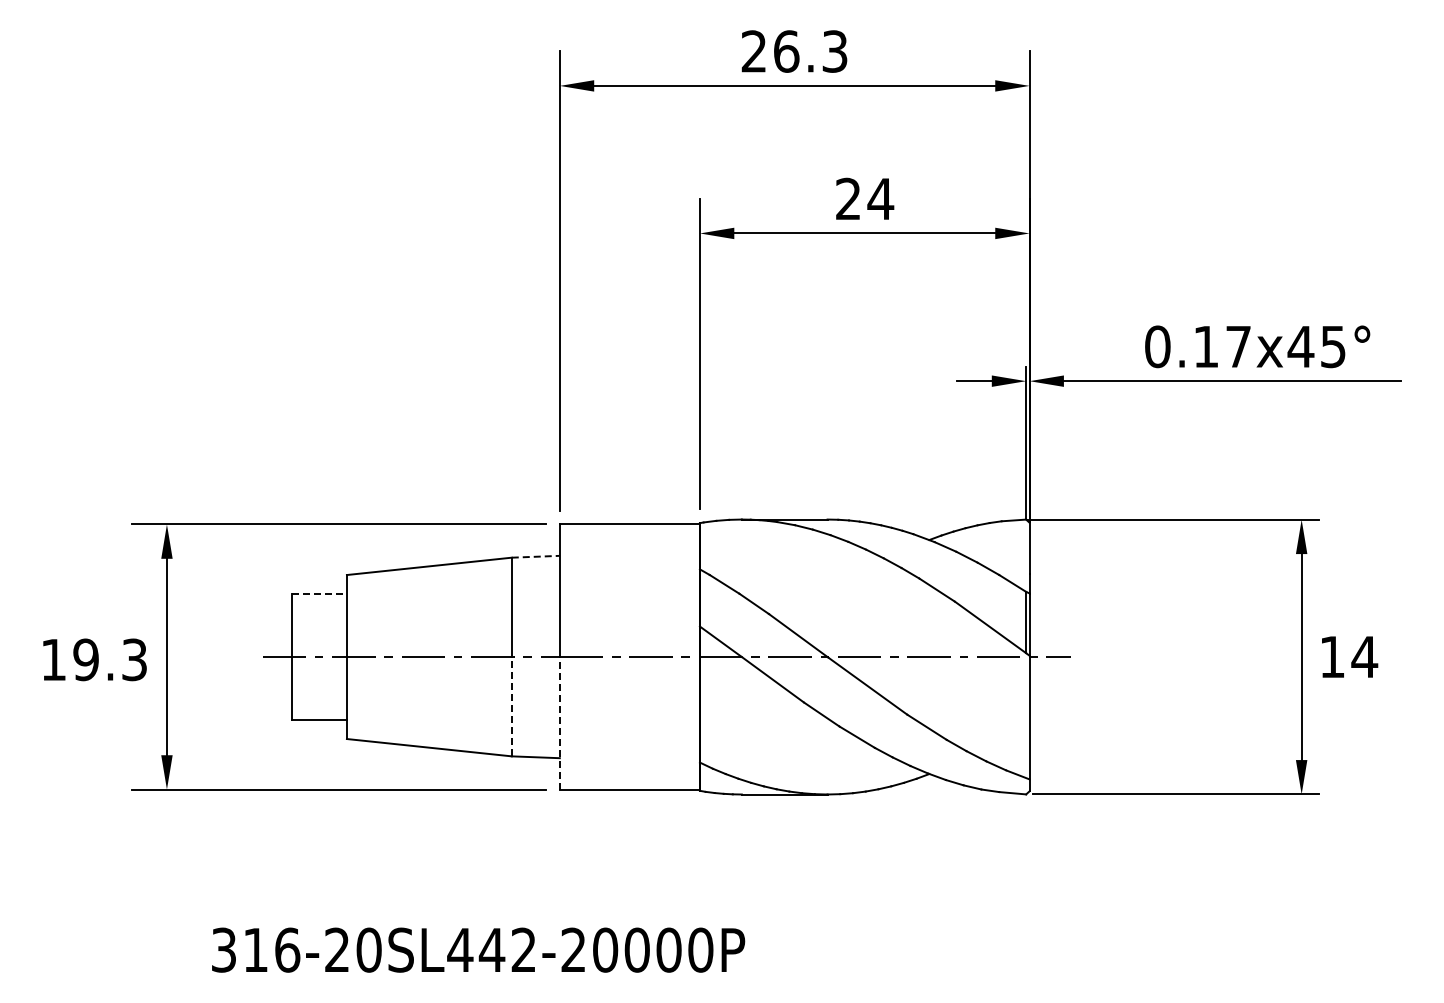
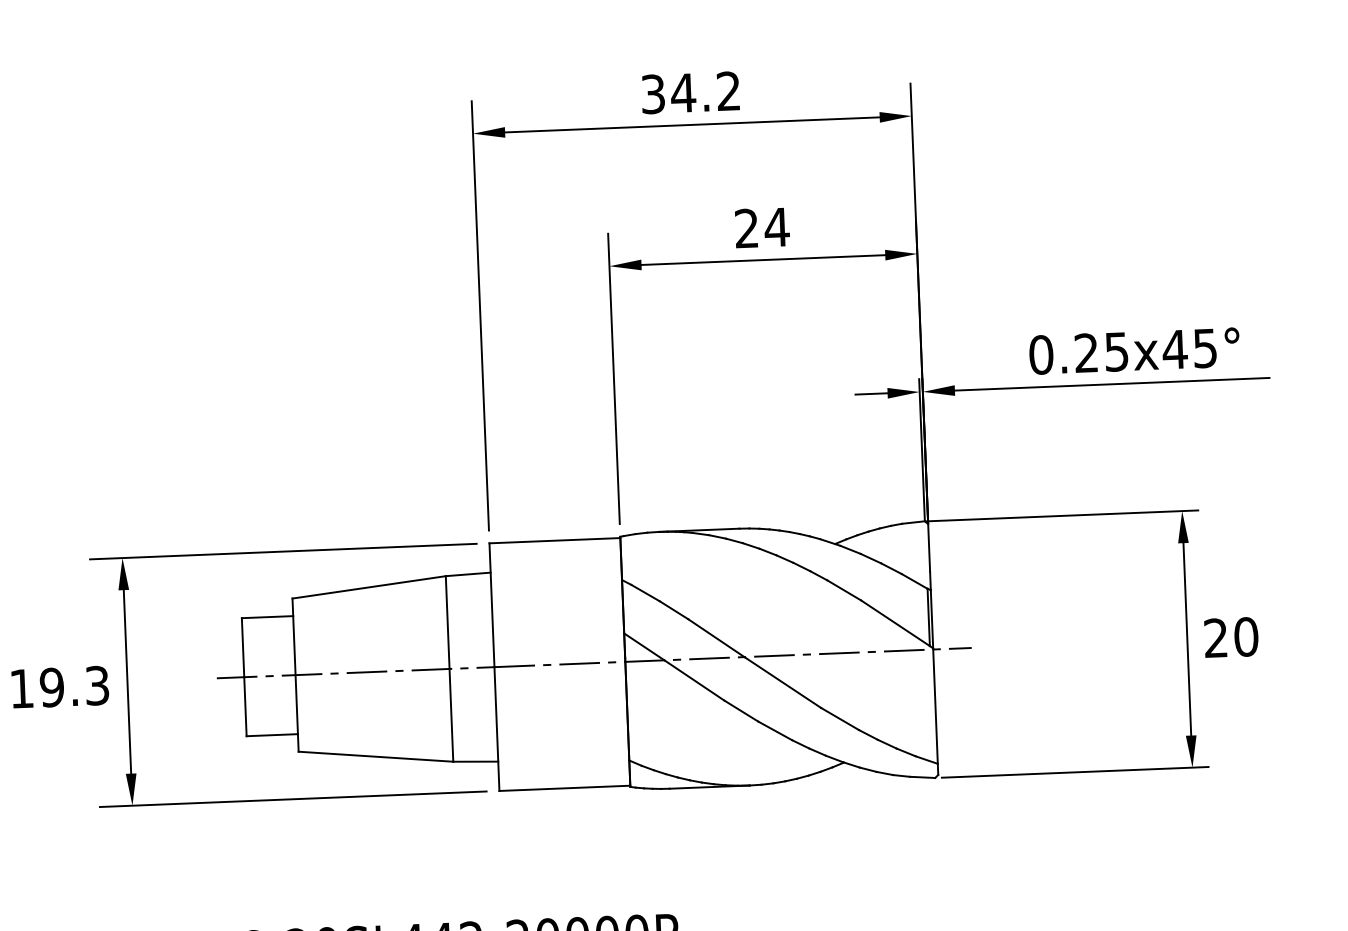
text: (794, 51) -> (690, 92), 26.3 -> 34.2
text: (1222, 346) -> (1101, 352), 0.17x45° -> 0.25x45°
line: (536, 556) -> (468, 574), dashed -> solid
line: (319, 593) -> (267, 616), dashed -> solid
text: (1349, 656) -> (1232, 637), 14 -> 20
line: (511, 706) -> (451, 715), dashed -> solid
line: (559, 722) -> (496, 728), dashed -> solid

